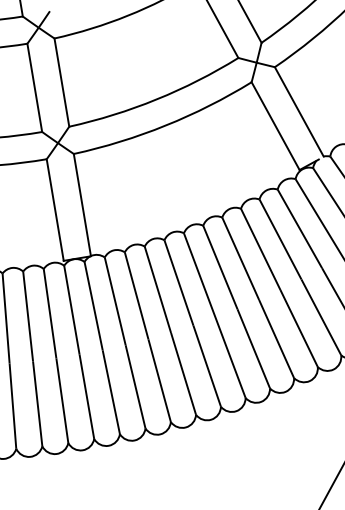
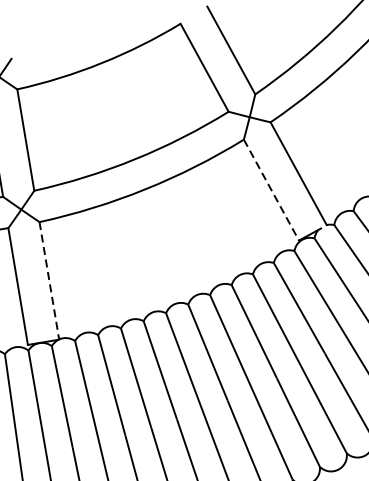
line: (275, 126) -> (271, 190), solid -> dashed
line: (82, 205) -> (49, 281), solid -> dashed

